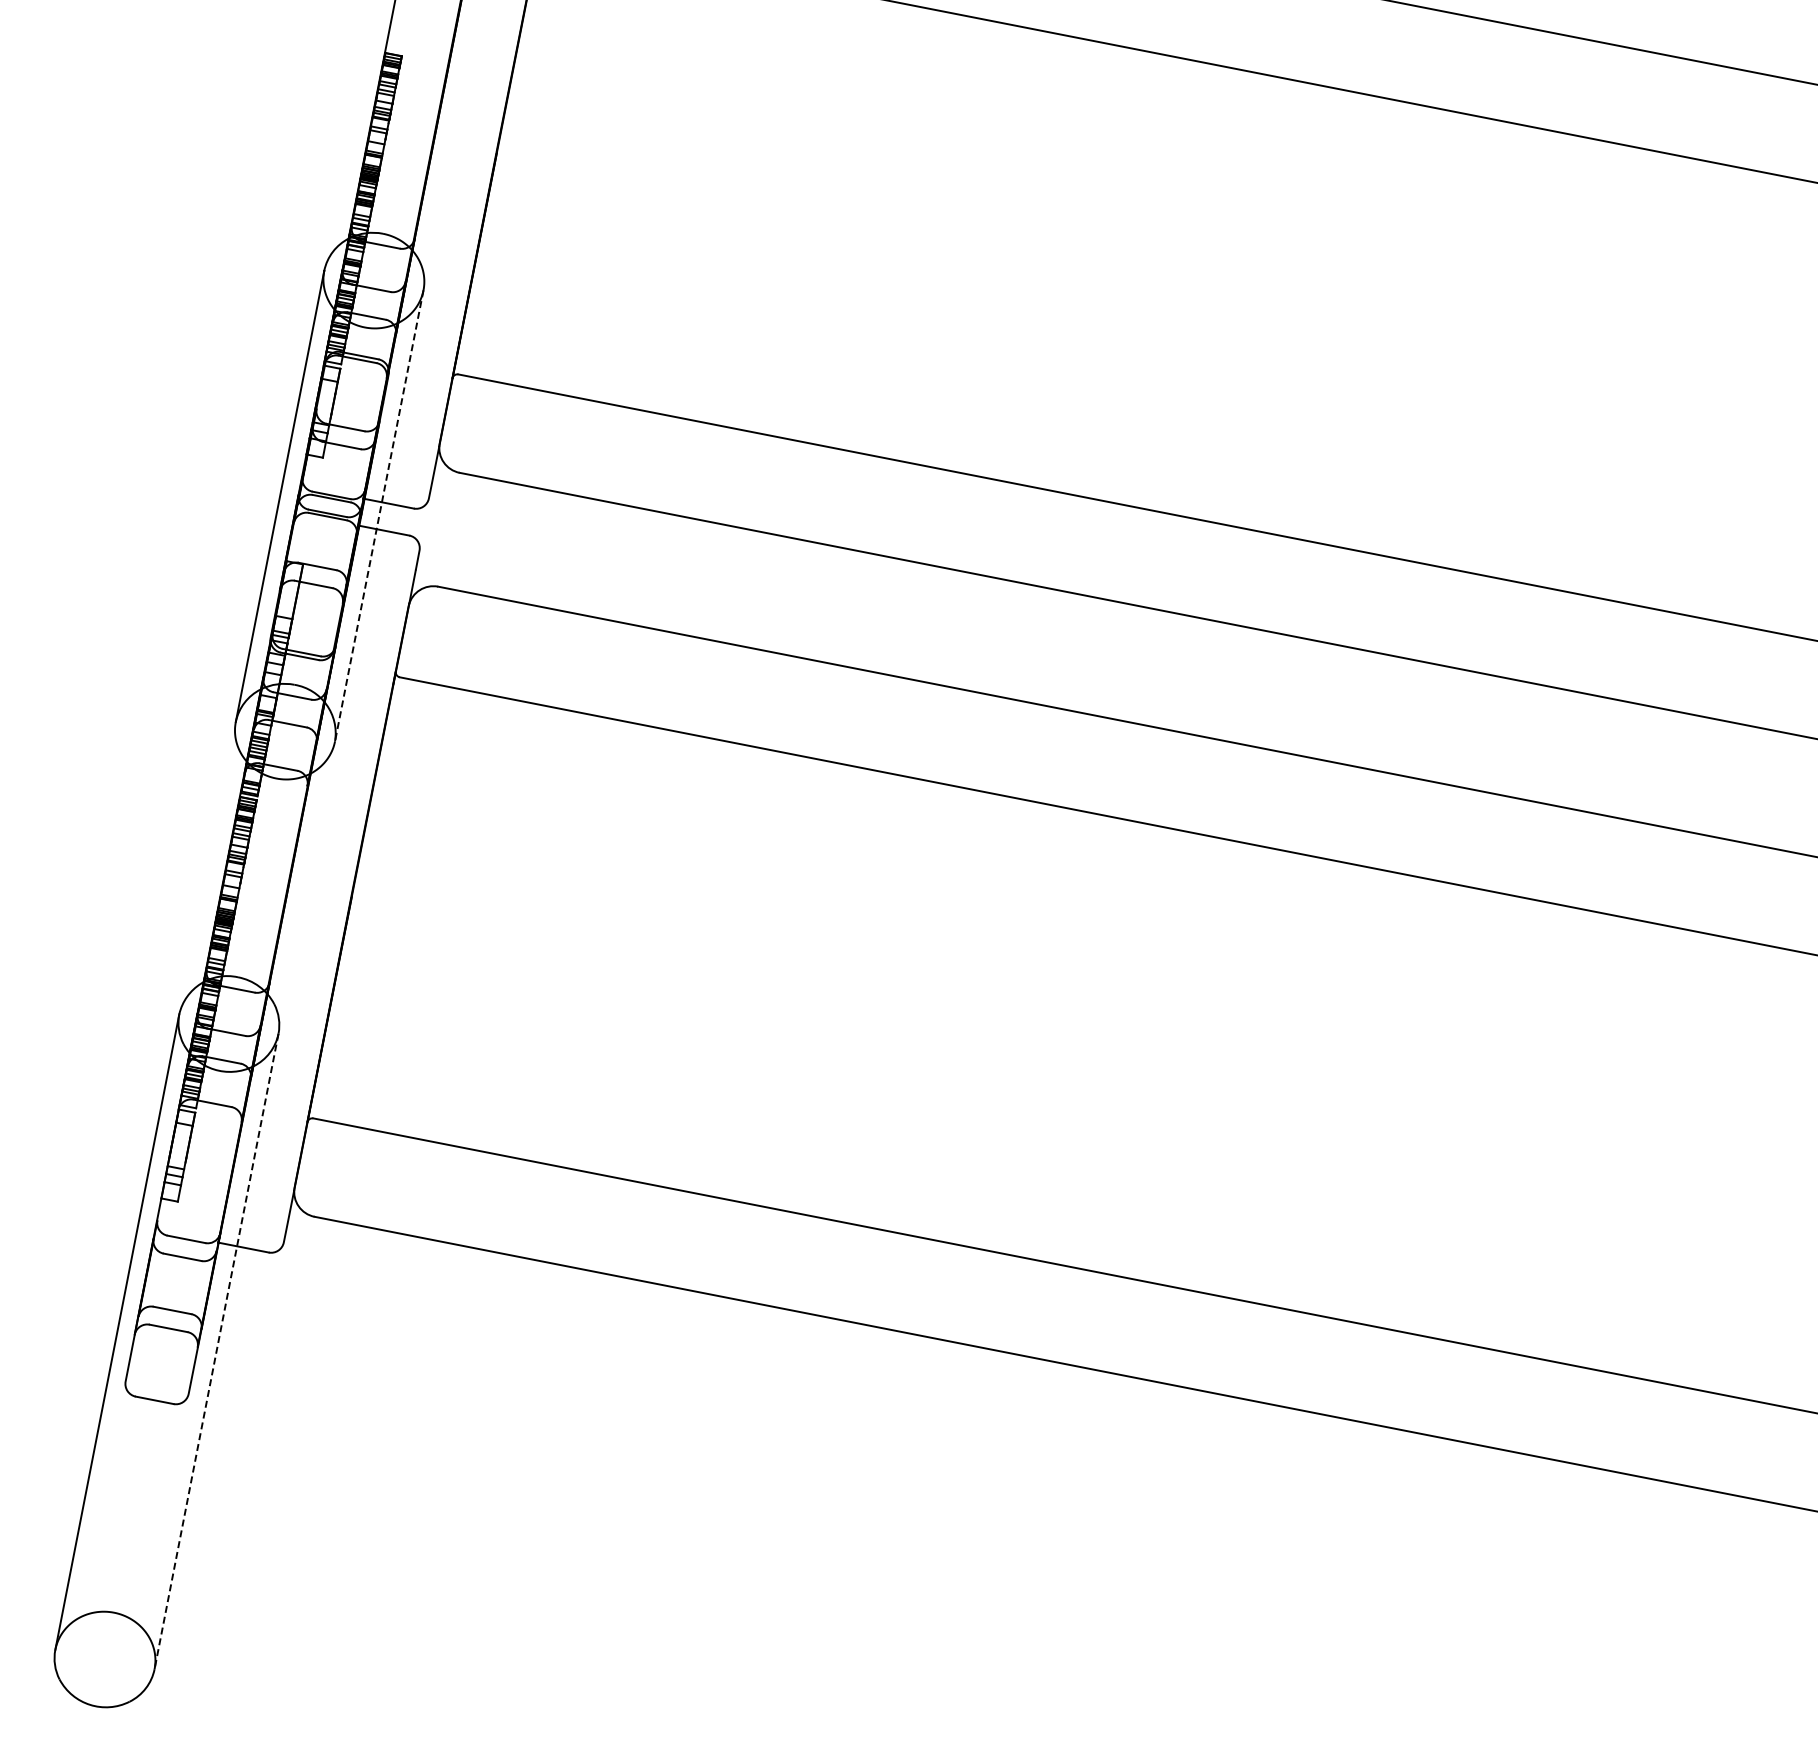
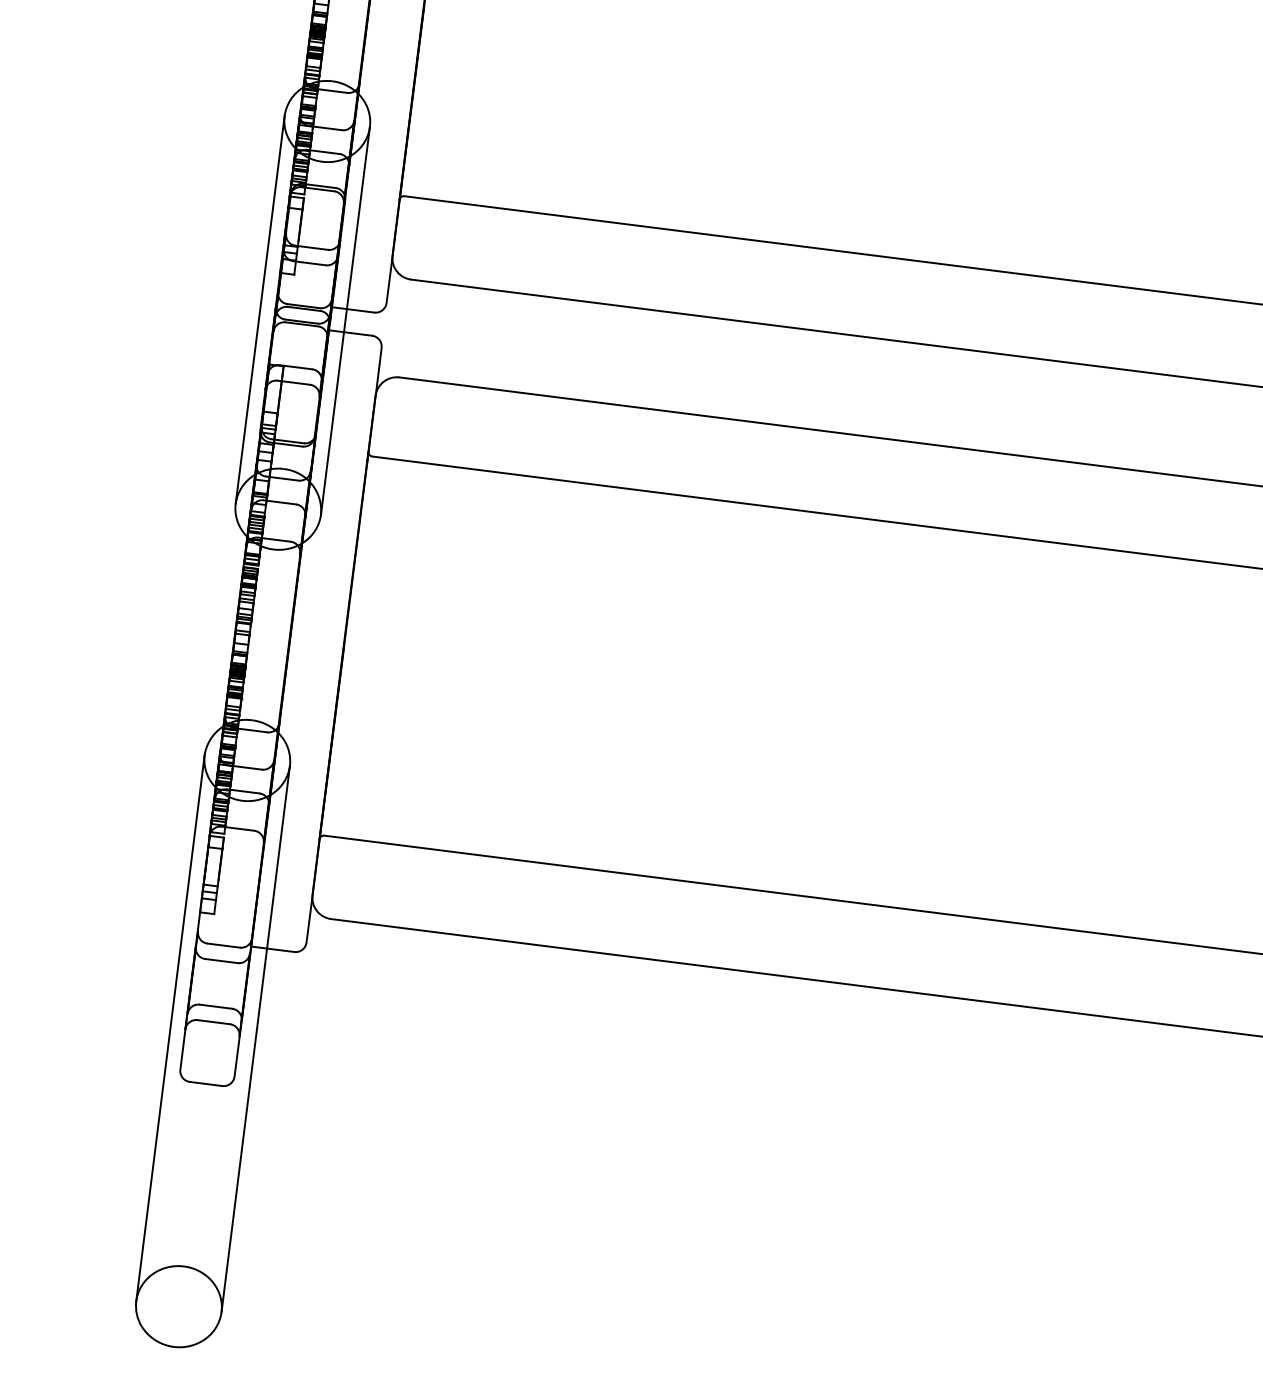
line: (379, 515) -> (345, 320), dashed -> solid
line: (216, 1351) -> (255, 1038), dashed -> solid

